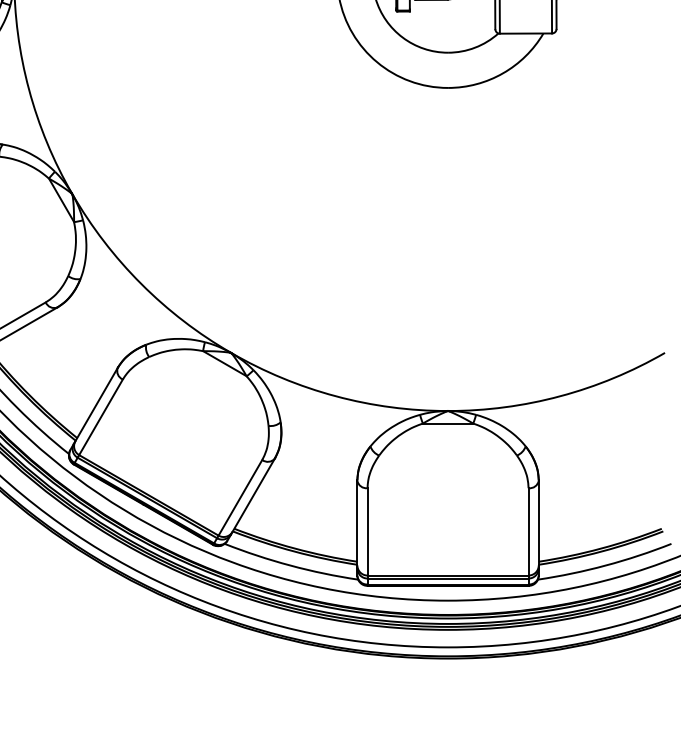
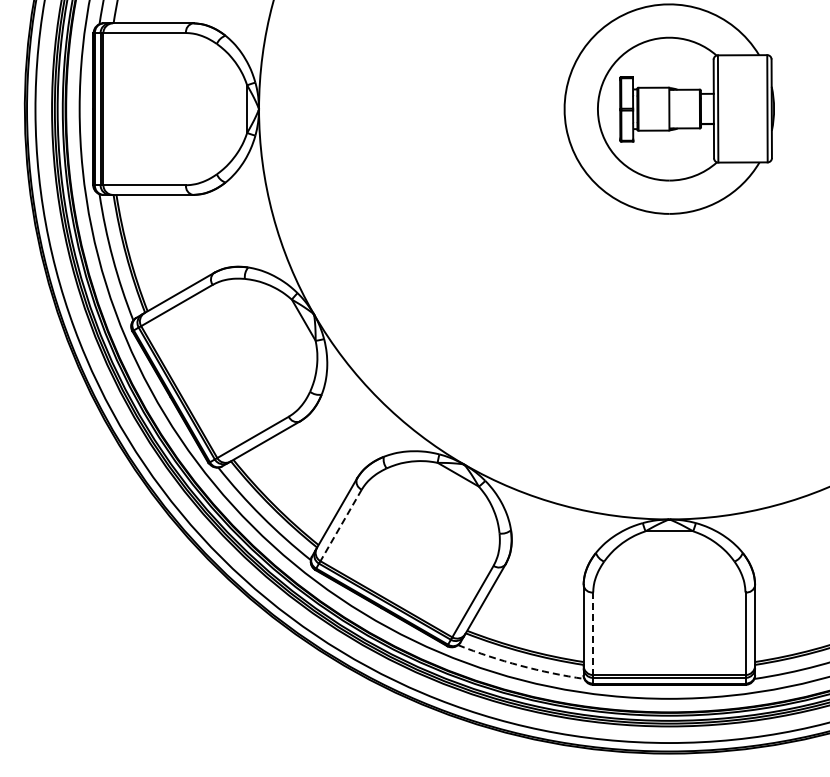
line: (100, 417) -> (340, 525), solid -> dashed
line: (367, 532) -> (593, 634), solid -> dashed
arc: (290, 565) -> (520, 665), solid -> dashed

